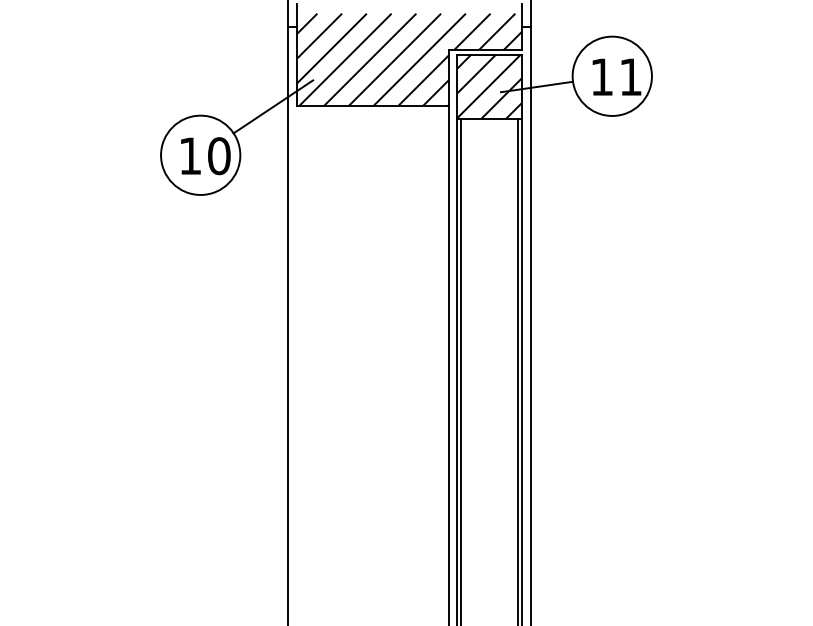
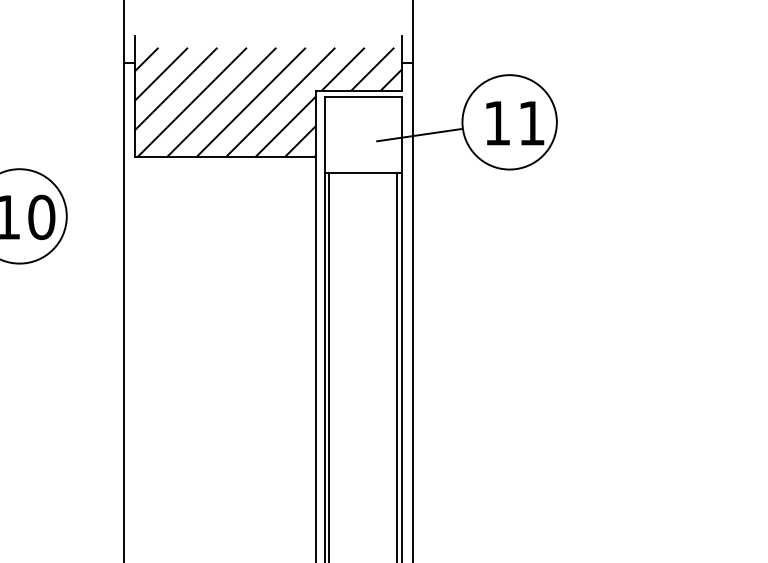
hatch: (489, 86) -> (363, 134), removed
line: (273, 106) -> (106, 158), removed

